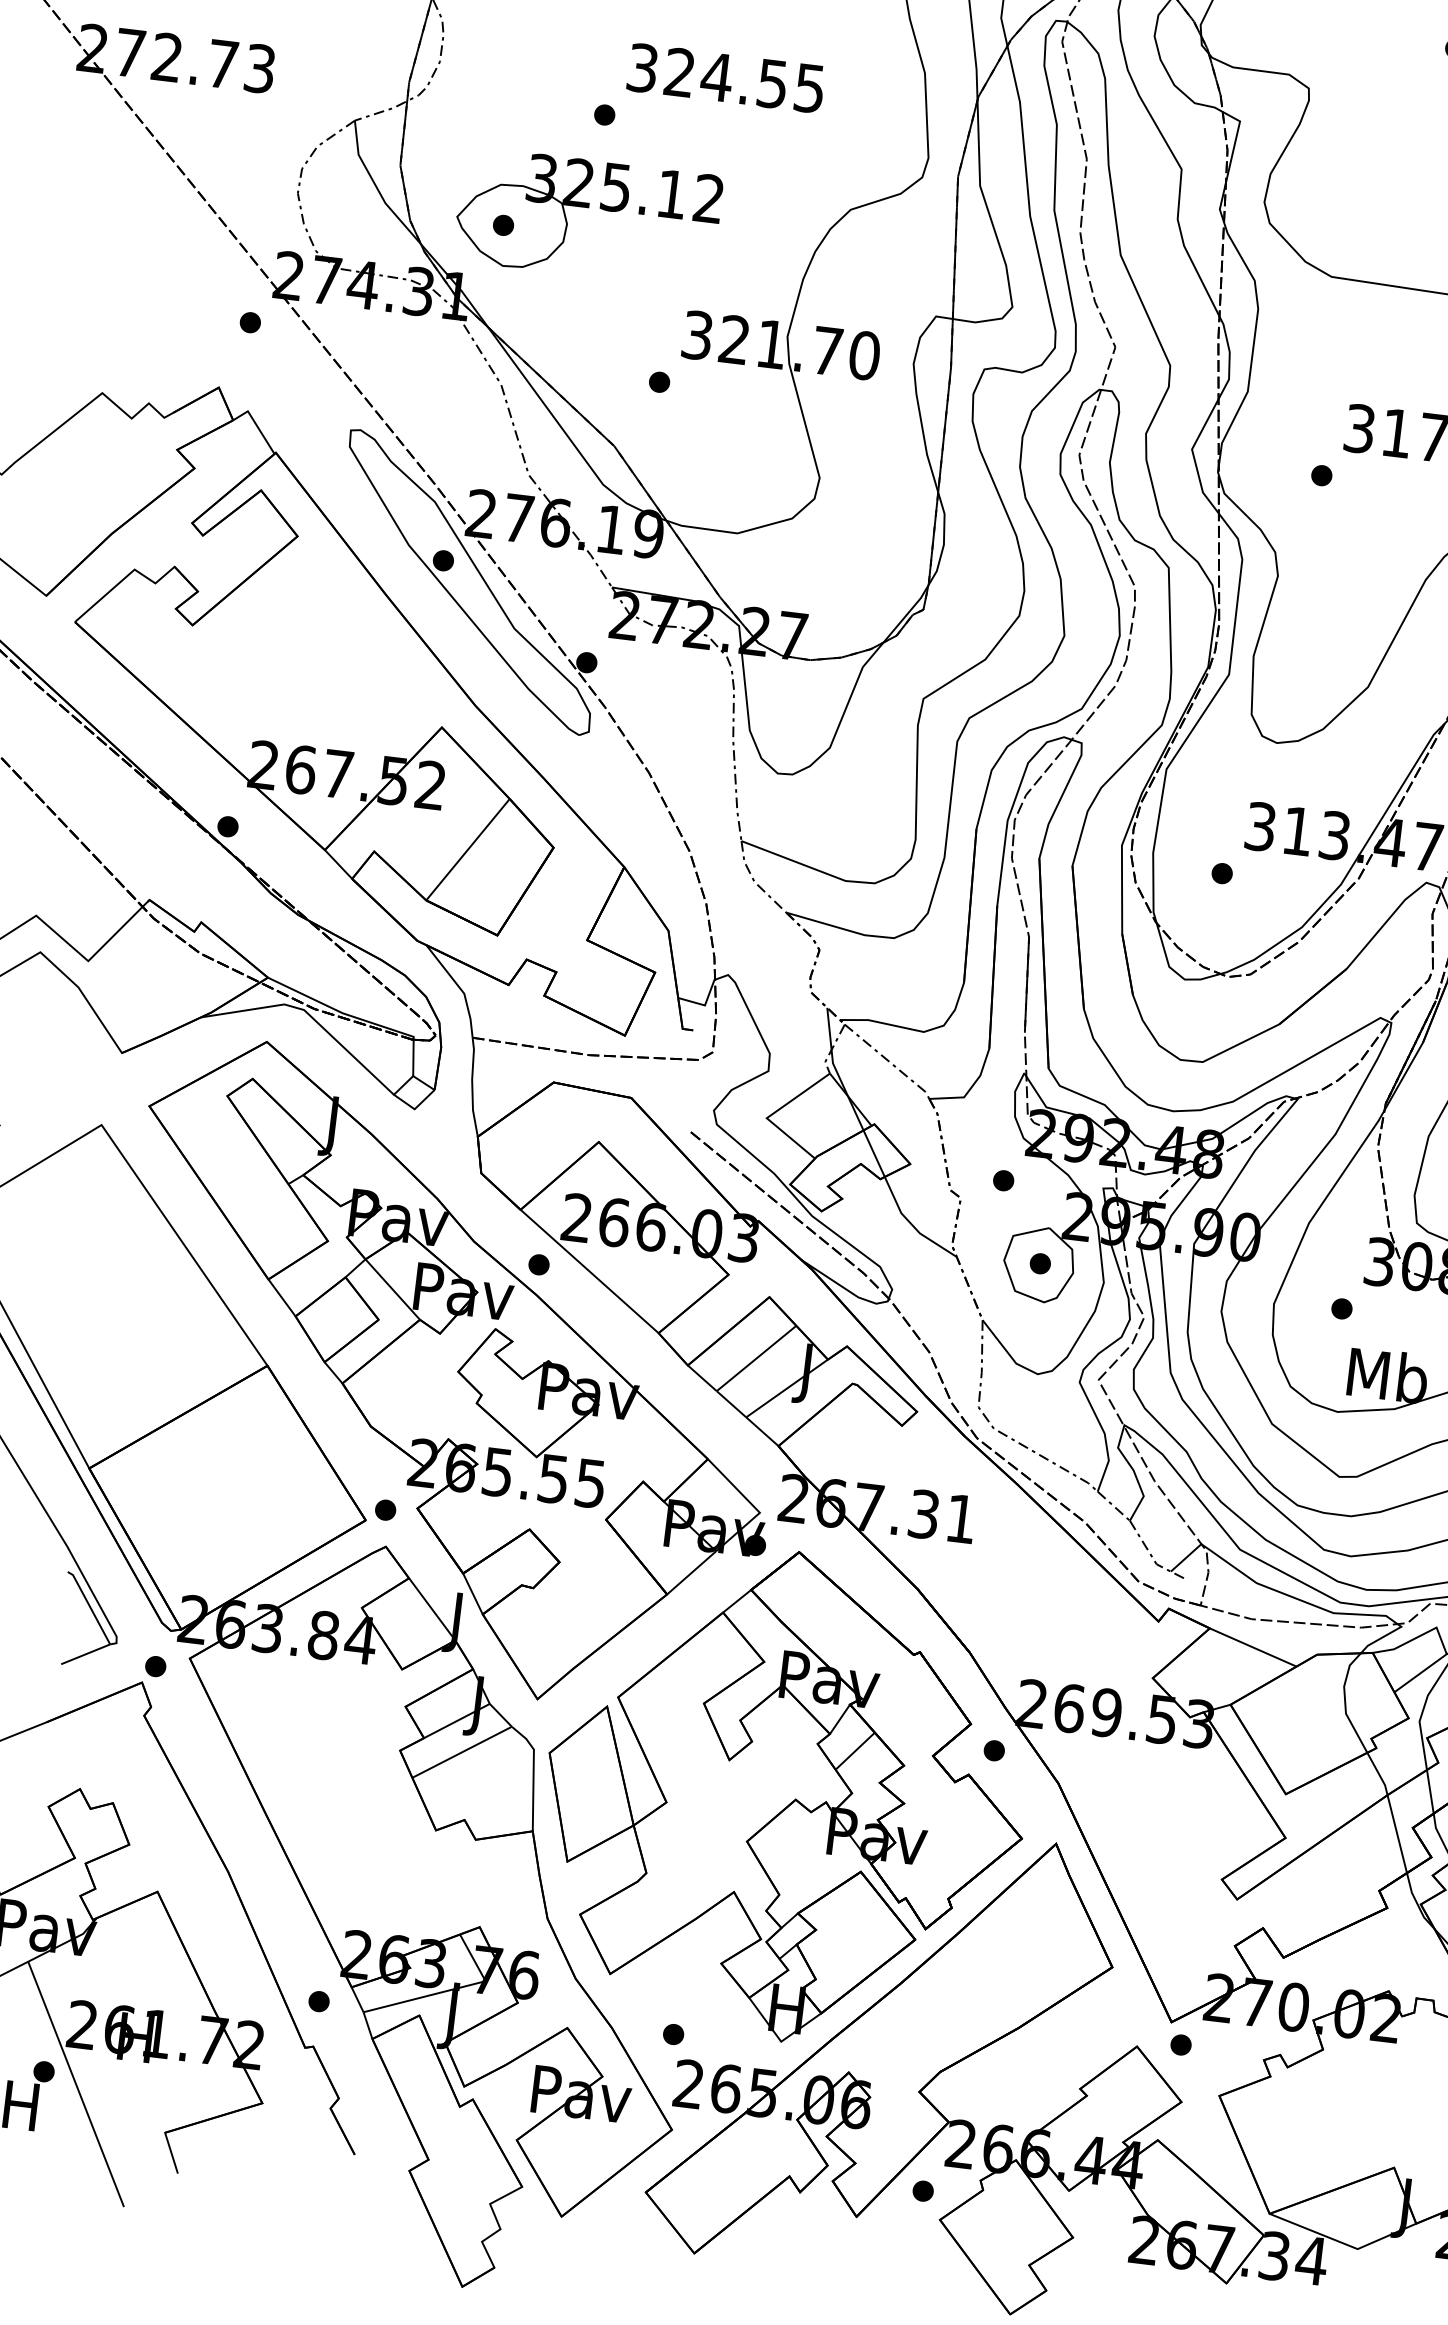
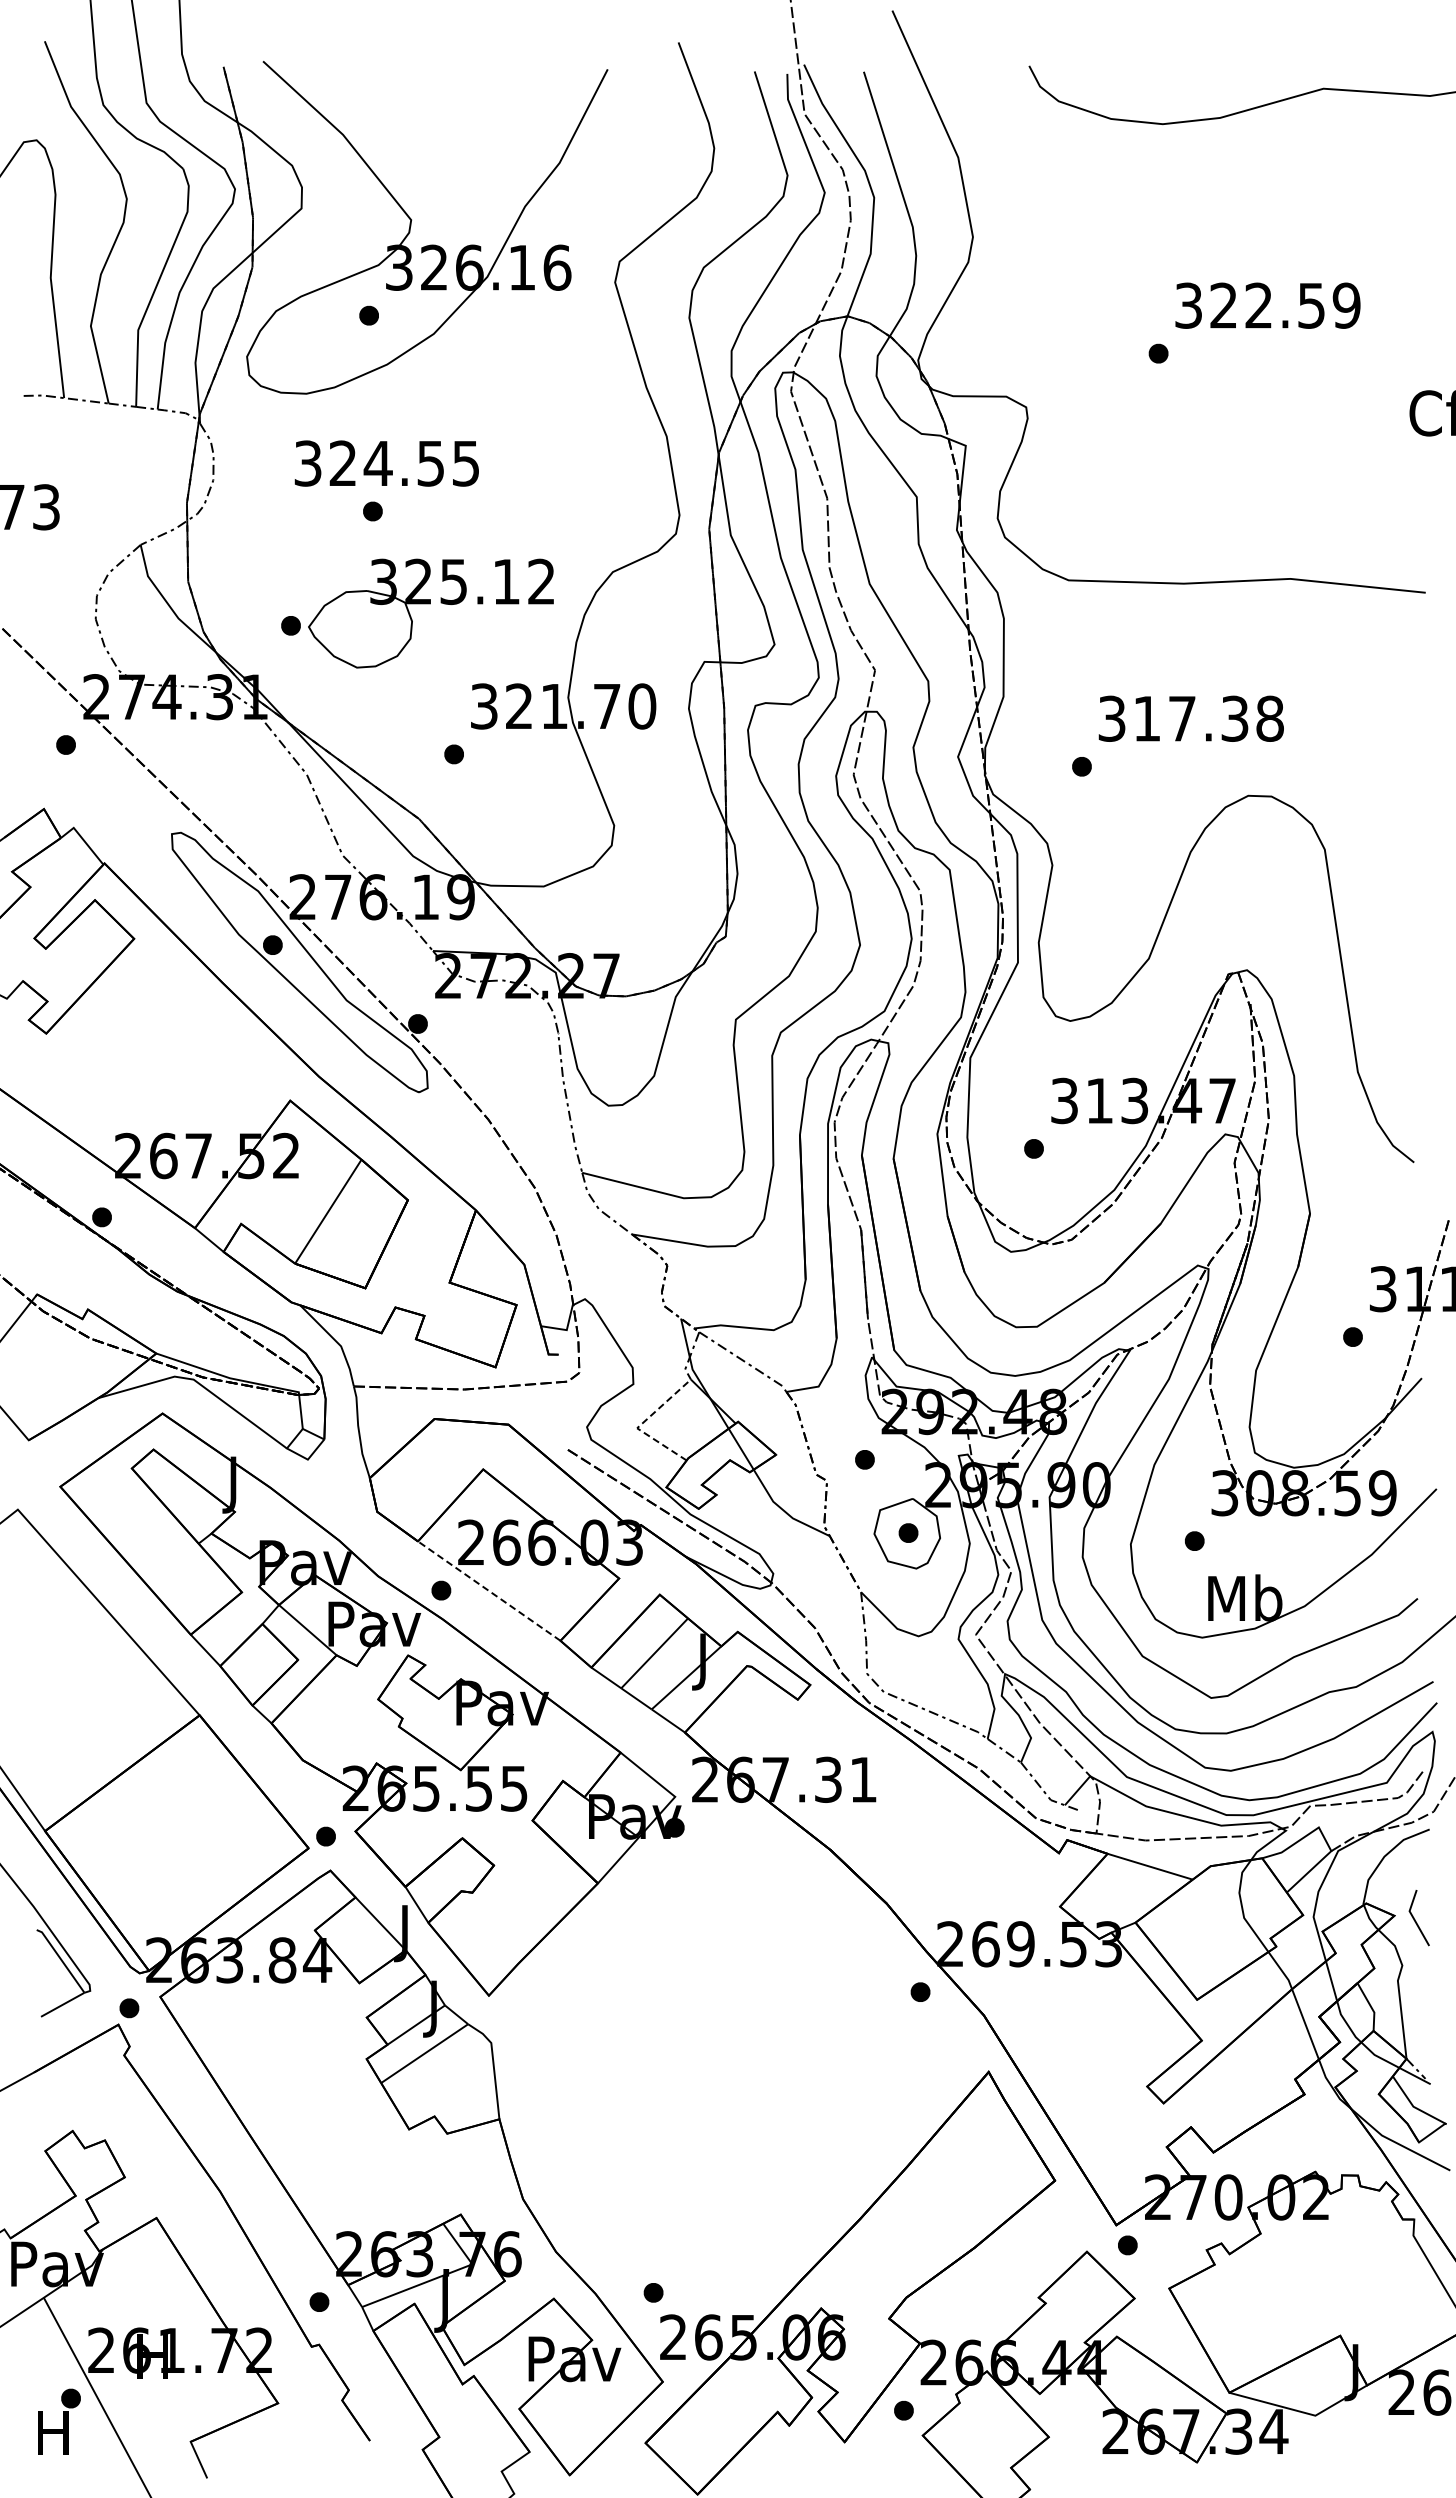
text: (725, 78) -> (386, 463), moved
part: (588, 208) -> (430, 604), moved
line: (771, 1114) -> (641, 1424), solid -> dashed
line: (589, 1271) -> (489, 1591), solid -> dashed
part: (785, 1796) -> (731, 2058), removed

